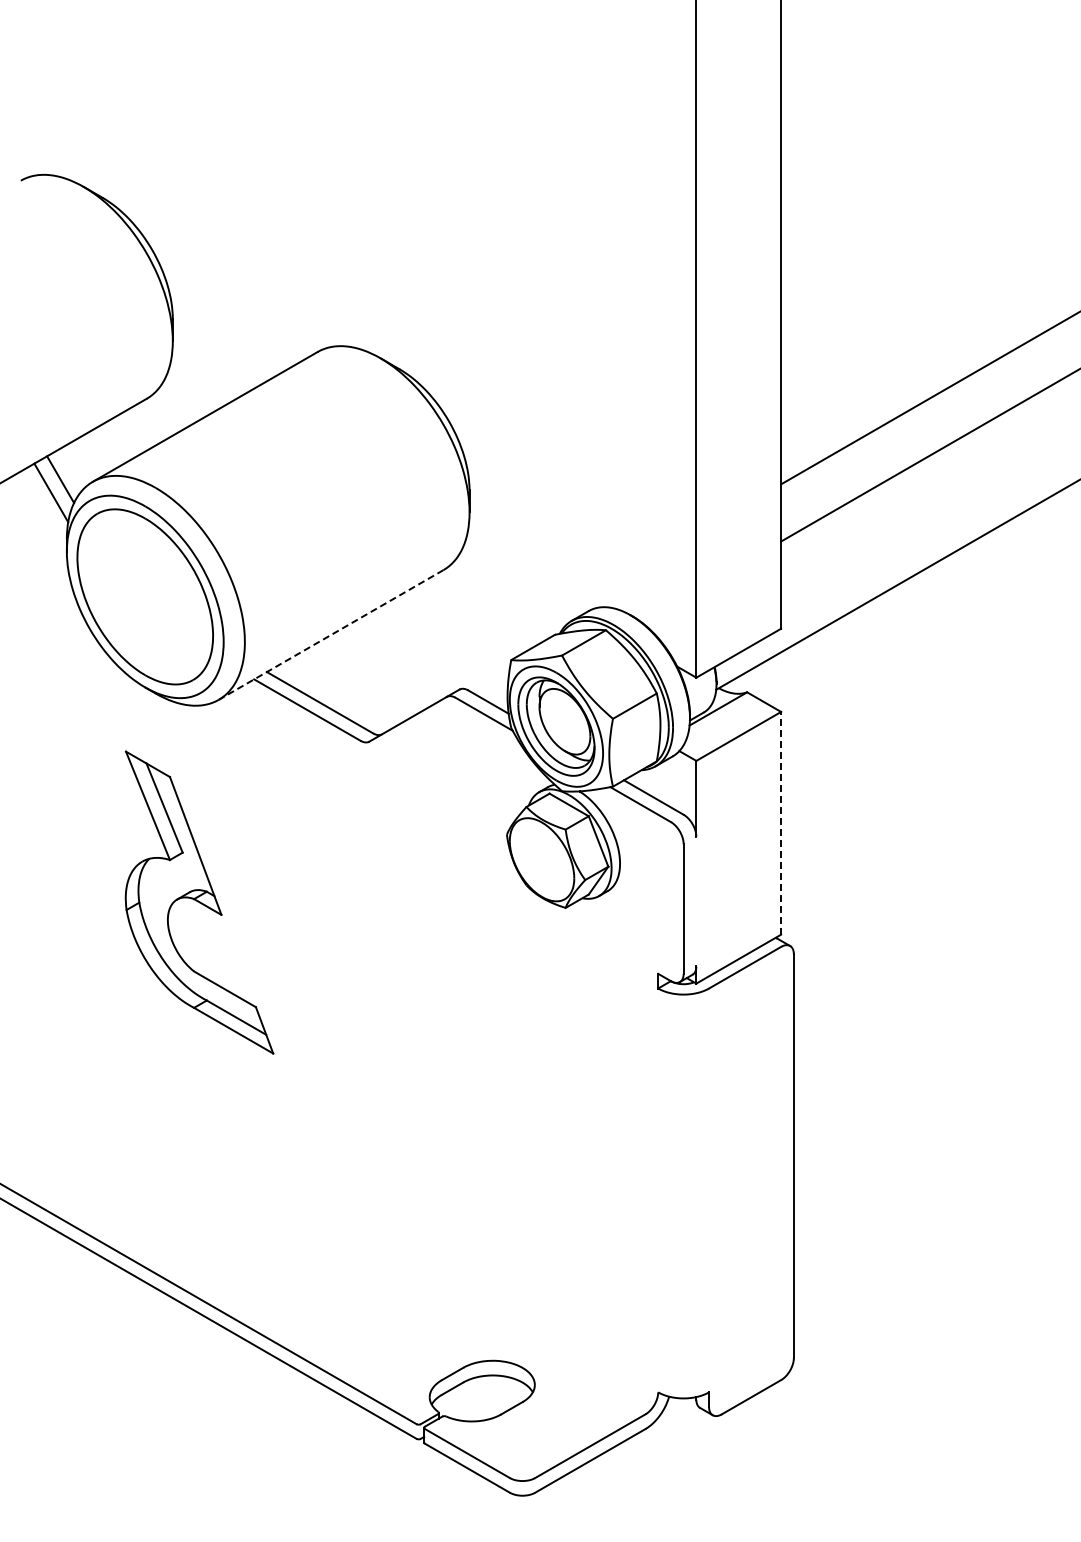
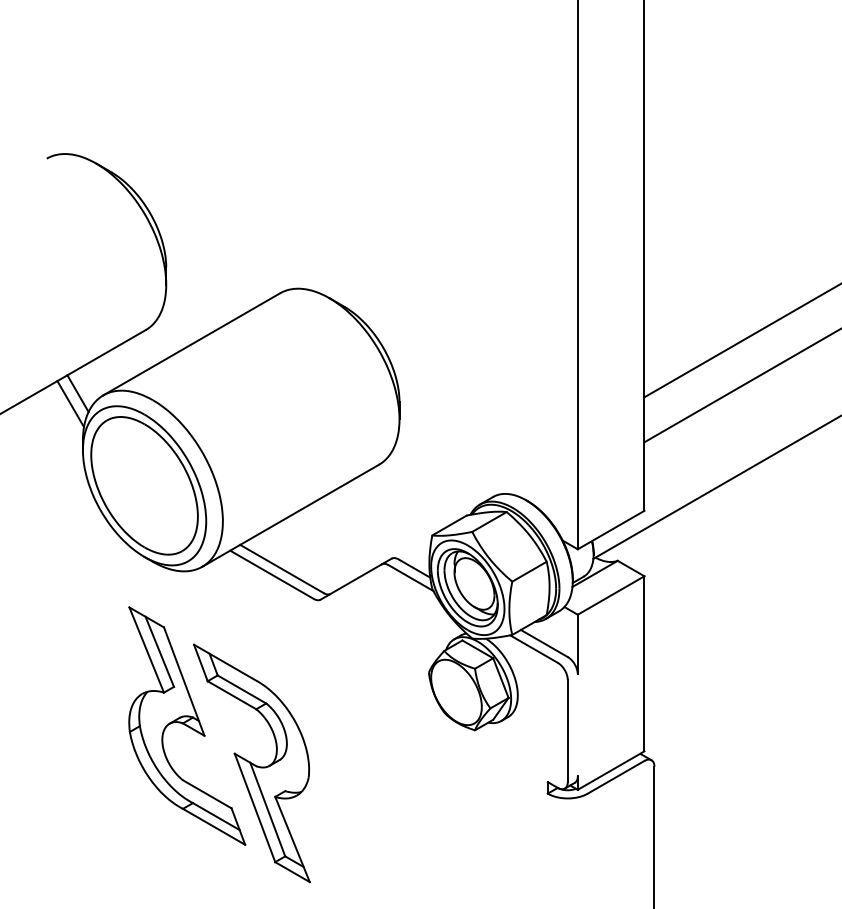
line: (331, 634) -> (290, 515), dashed -> solid
line: (781, 822) -> (644, 663), dashed -> solid
part: (281, 950) -> (251, 763), added

